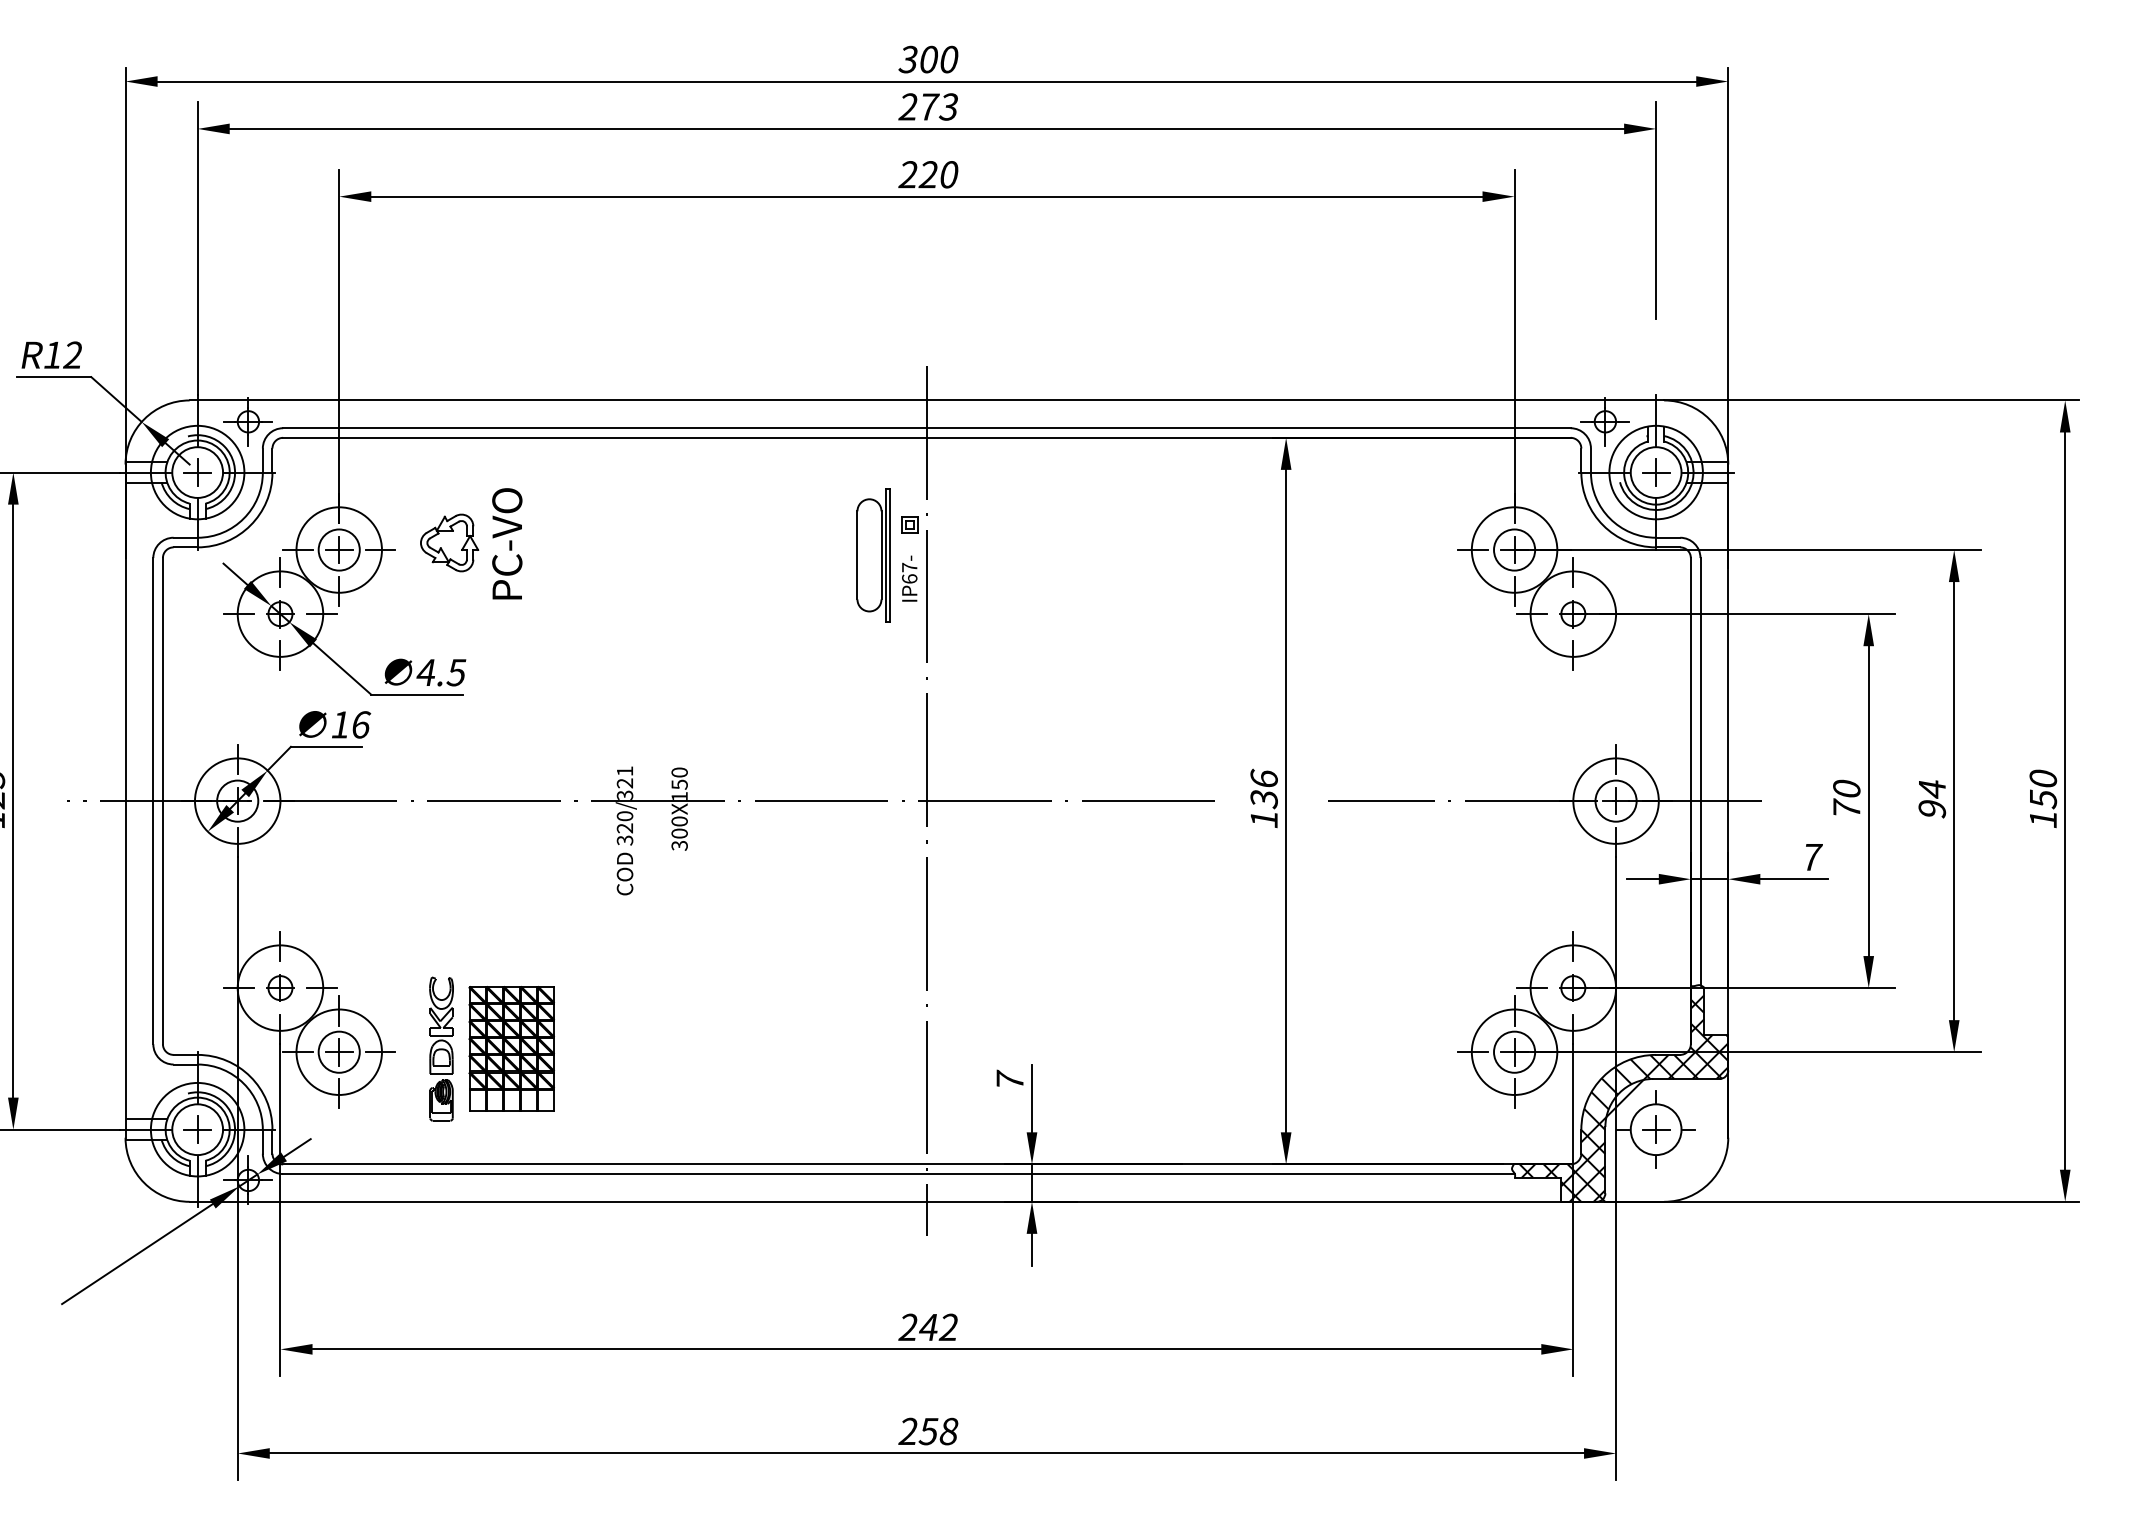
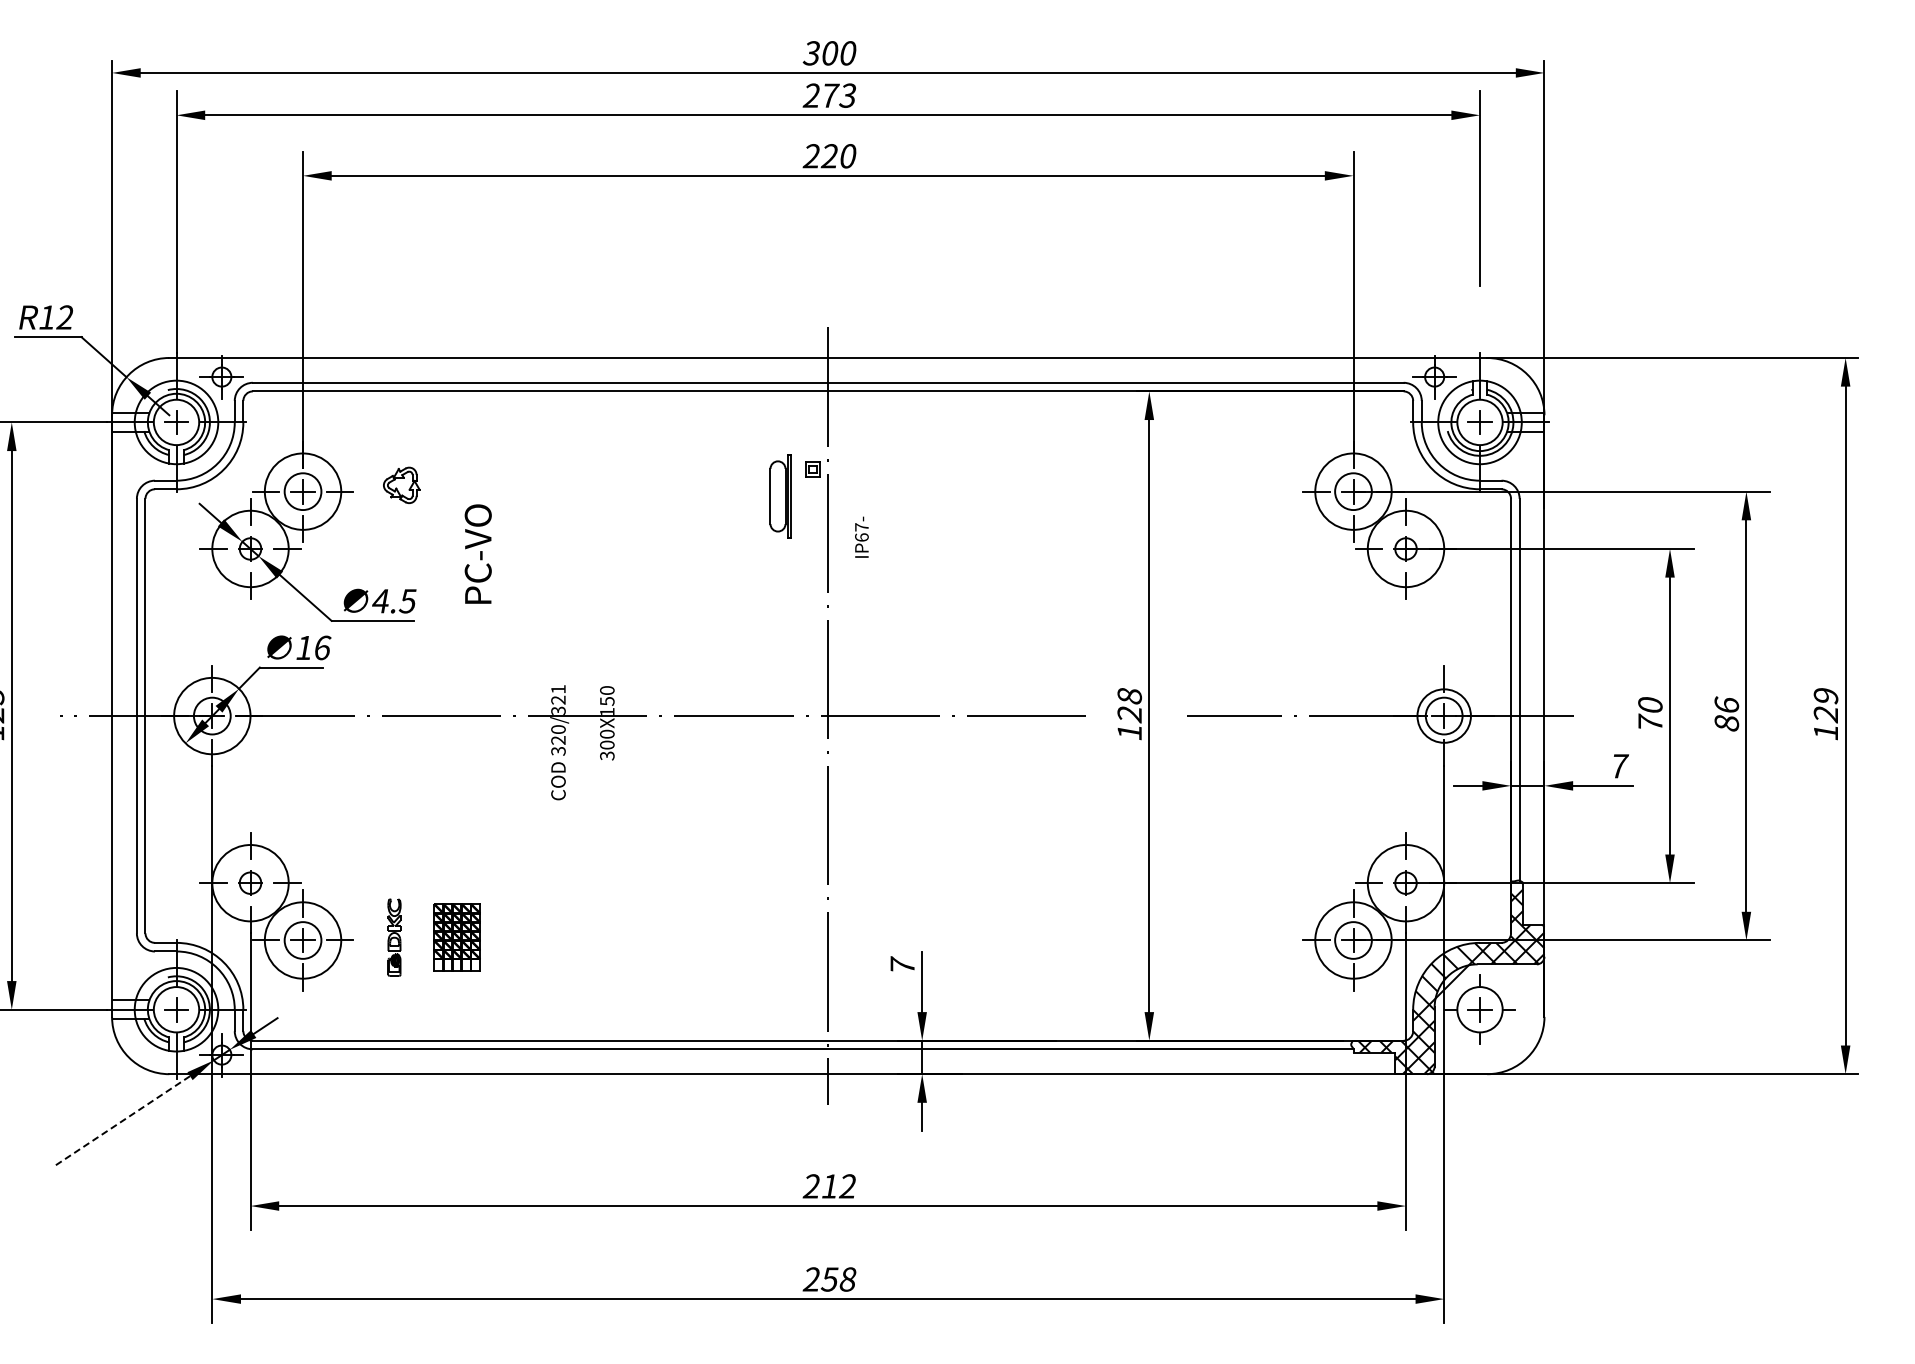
part: (449, 543) -> (401, 485), size x0.7
text: (506, 543) -> (477, 553), moved
part: (873, 555) -> (780, 496), size x0.7
part: (909, 577) -> (861, 536), moved
text: (1263, 789) -> (1129, 705), 136 -> 128
text: (2042, 789) -> (1825, 705), 150 -> 129
text: (1931, 798) -> (1726, 713), 94 -> 86
circle: (1616, 800) -> (1444, 715), size x0.7
part: (441, 1048) -> (394, 937), size x0.6
part: (510, 1048) -> (456, 937), size x0.6
line: (137, 1253) -> (122, 1120), solid -> dashed
text: (928, 1327) -> (829, 1186), 242 -> 212

